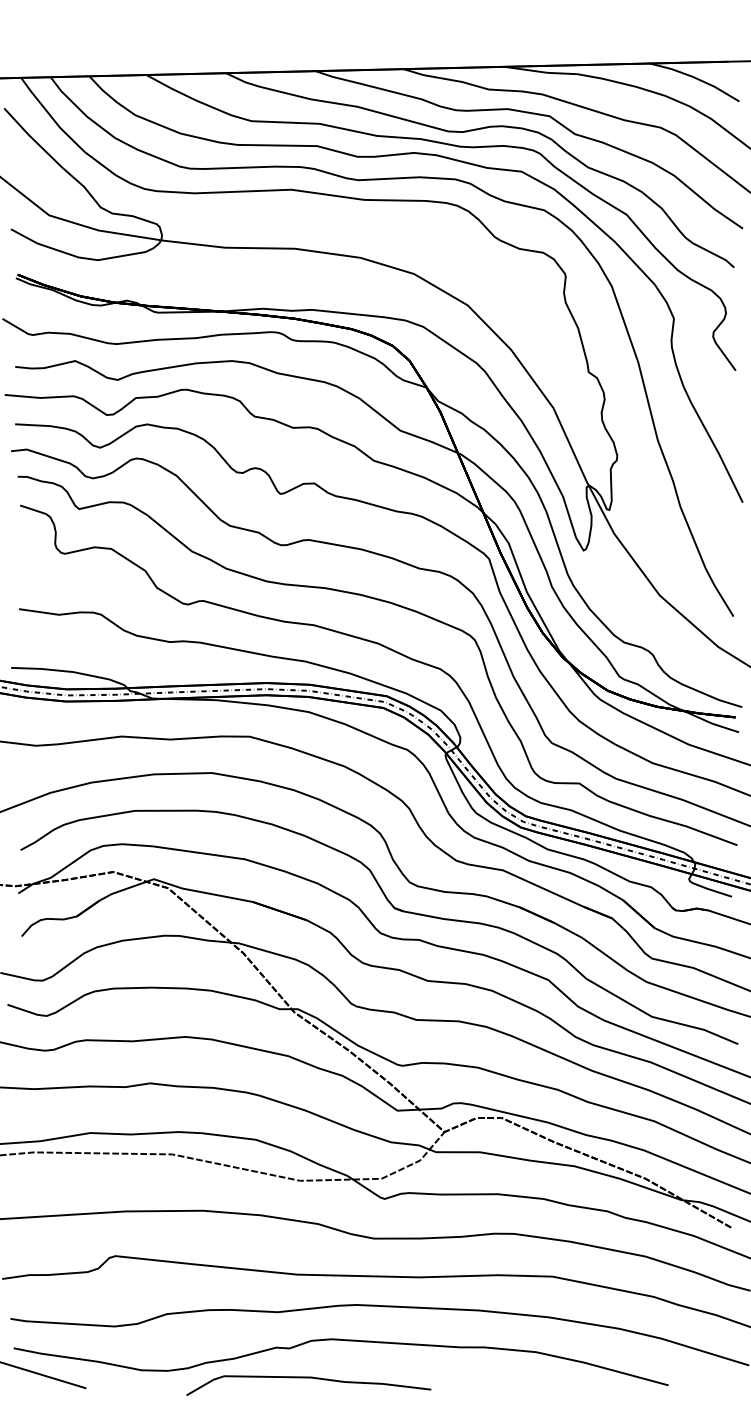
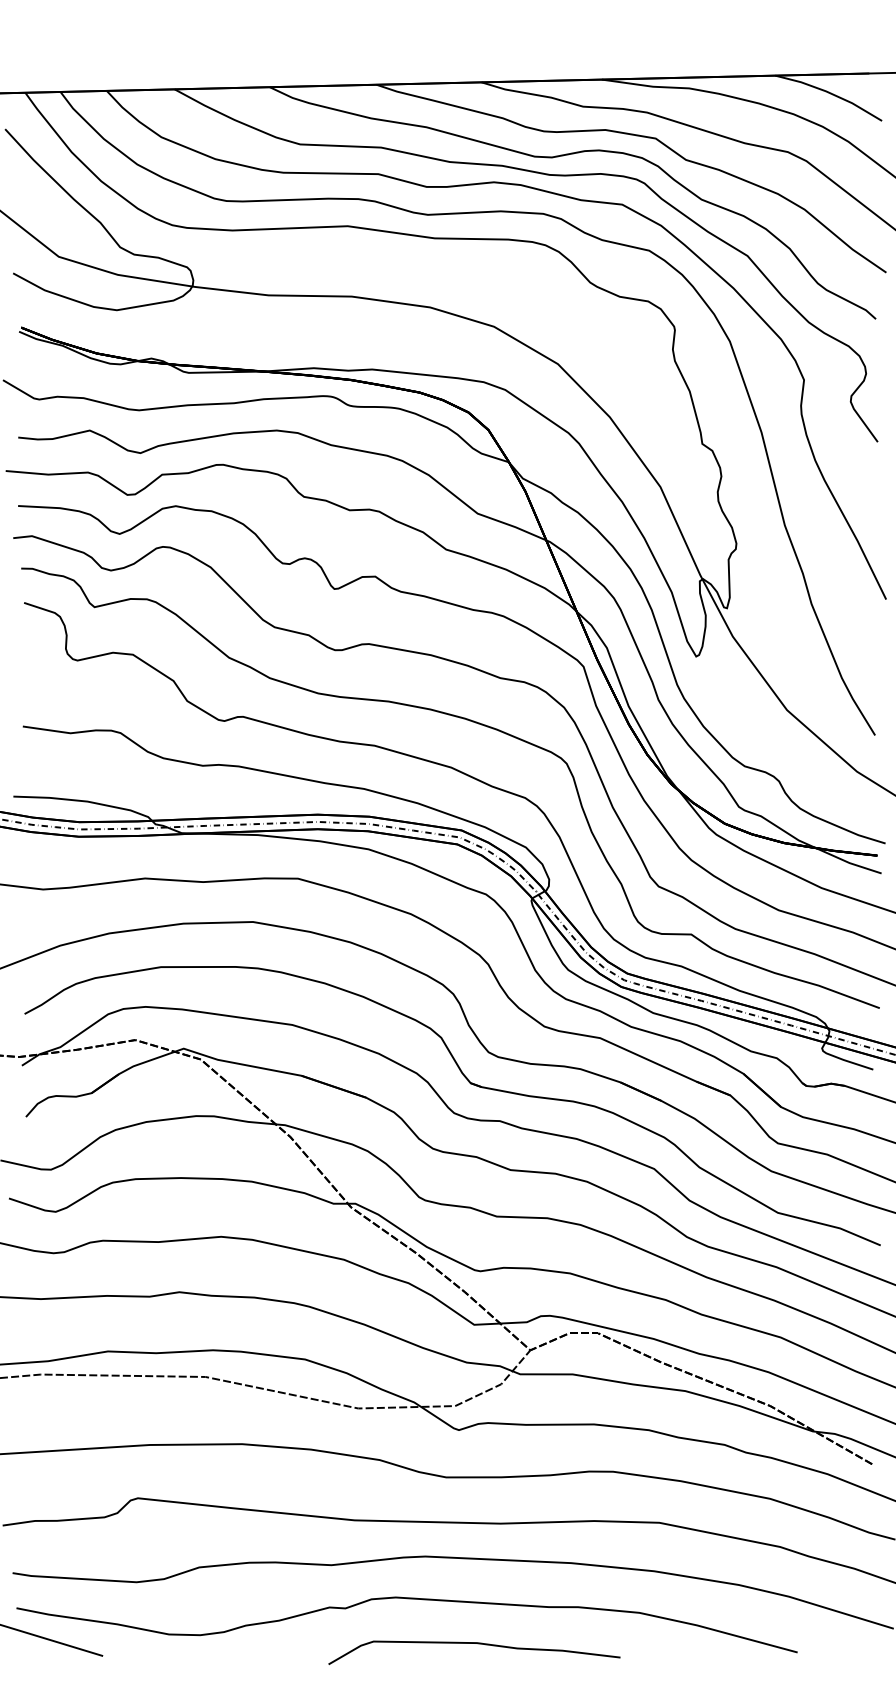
curve: (311, 1378) -> (477, 1644), moved

